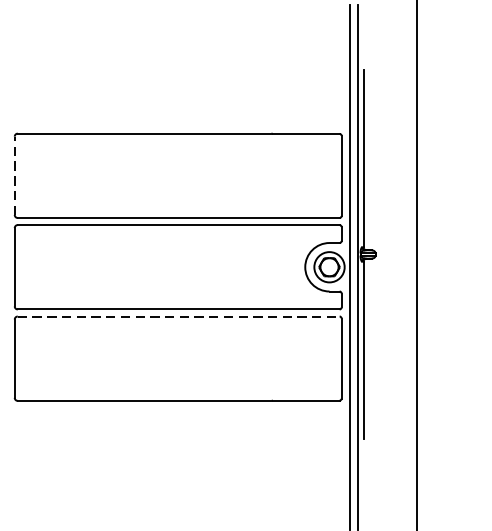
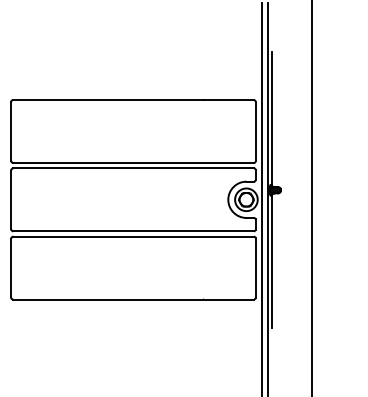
line: (15, 174) -> (11, 130), dashed -> solid
line: (179, 316) -> (134, 236), dashed -> solid

